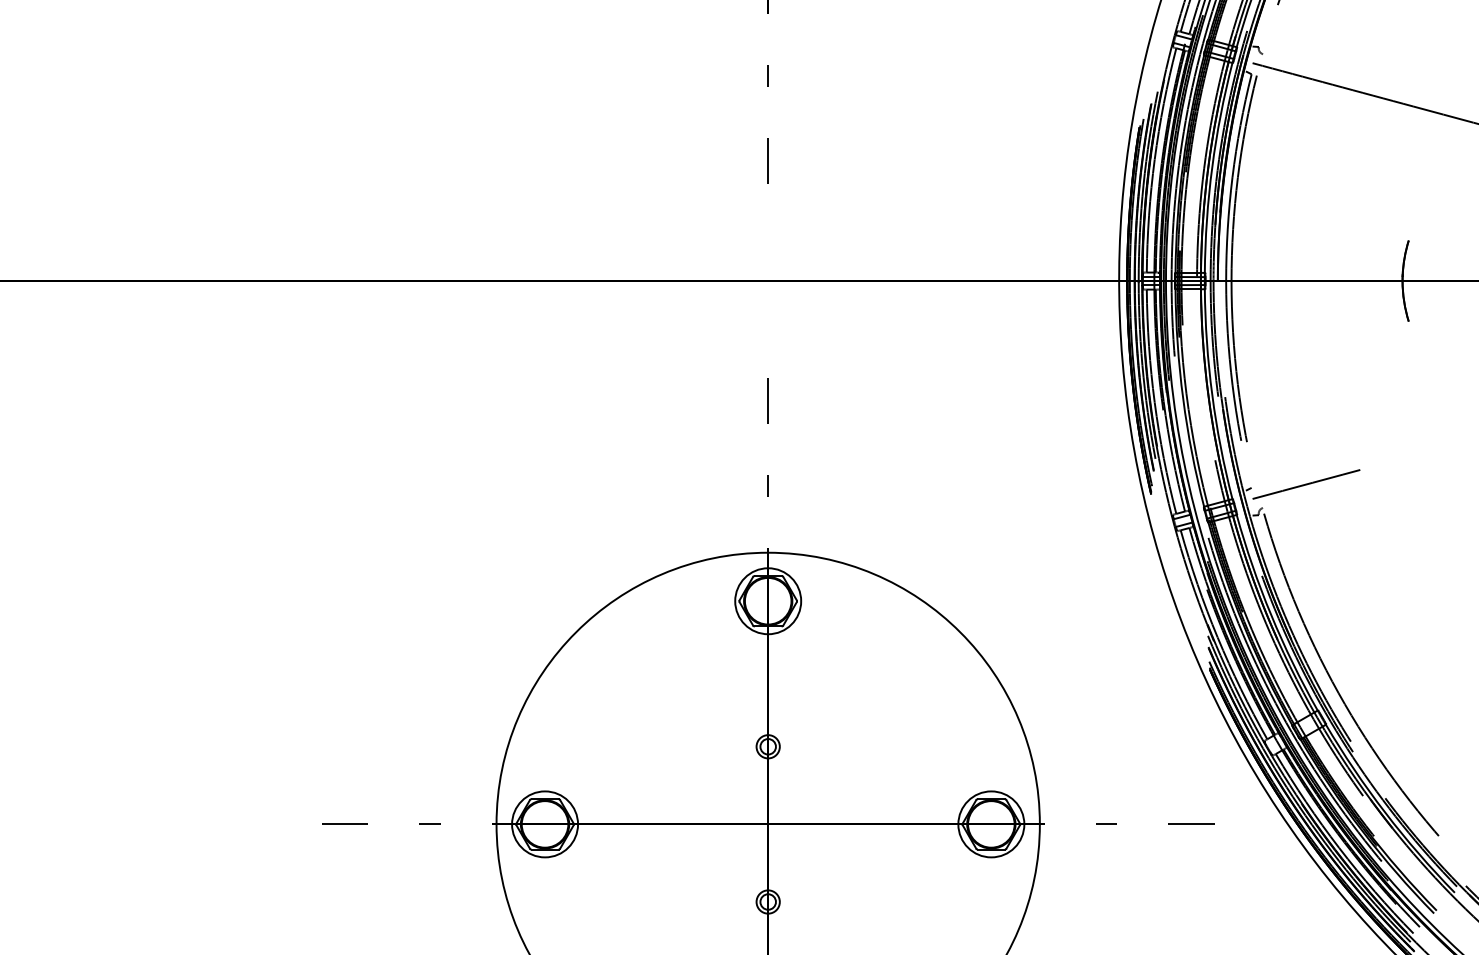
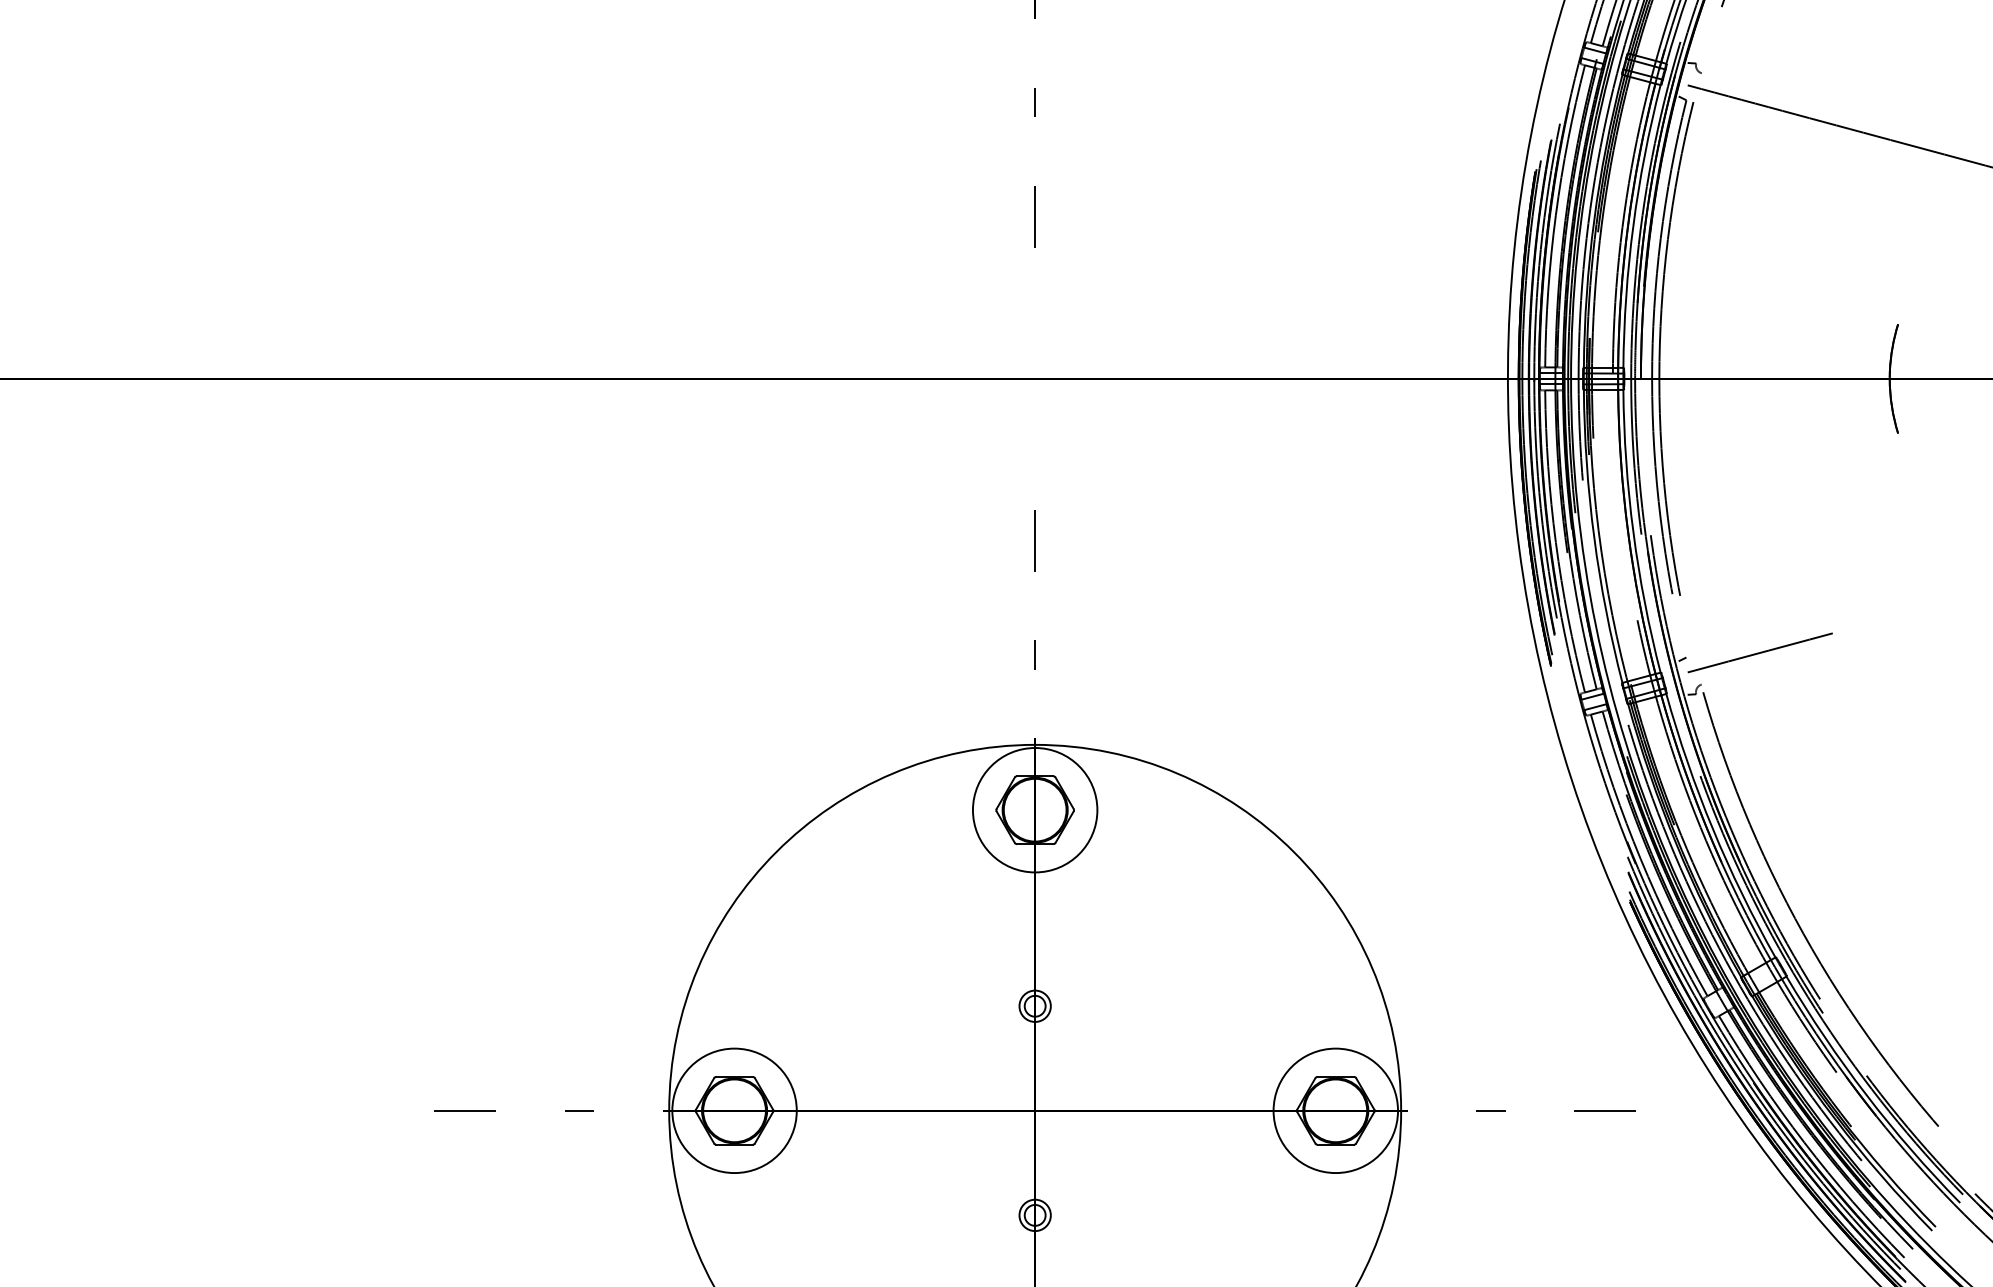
circle: (767, 600) -> (1034, 809), size x1.4
circle: (545, 824) -> (734, 1110), size x1.4
circle: (991, 824) -> (1335, 1110), size x1.4

